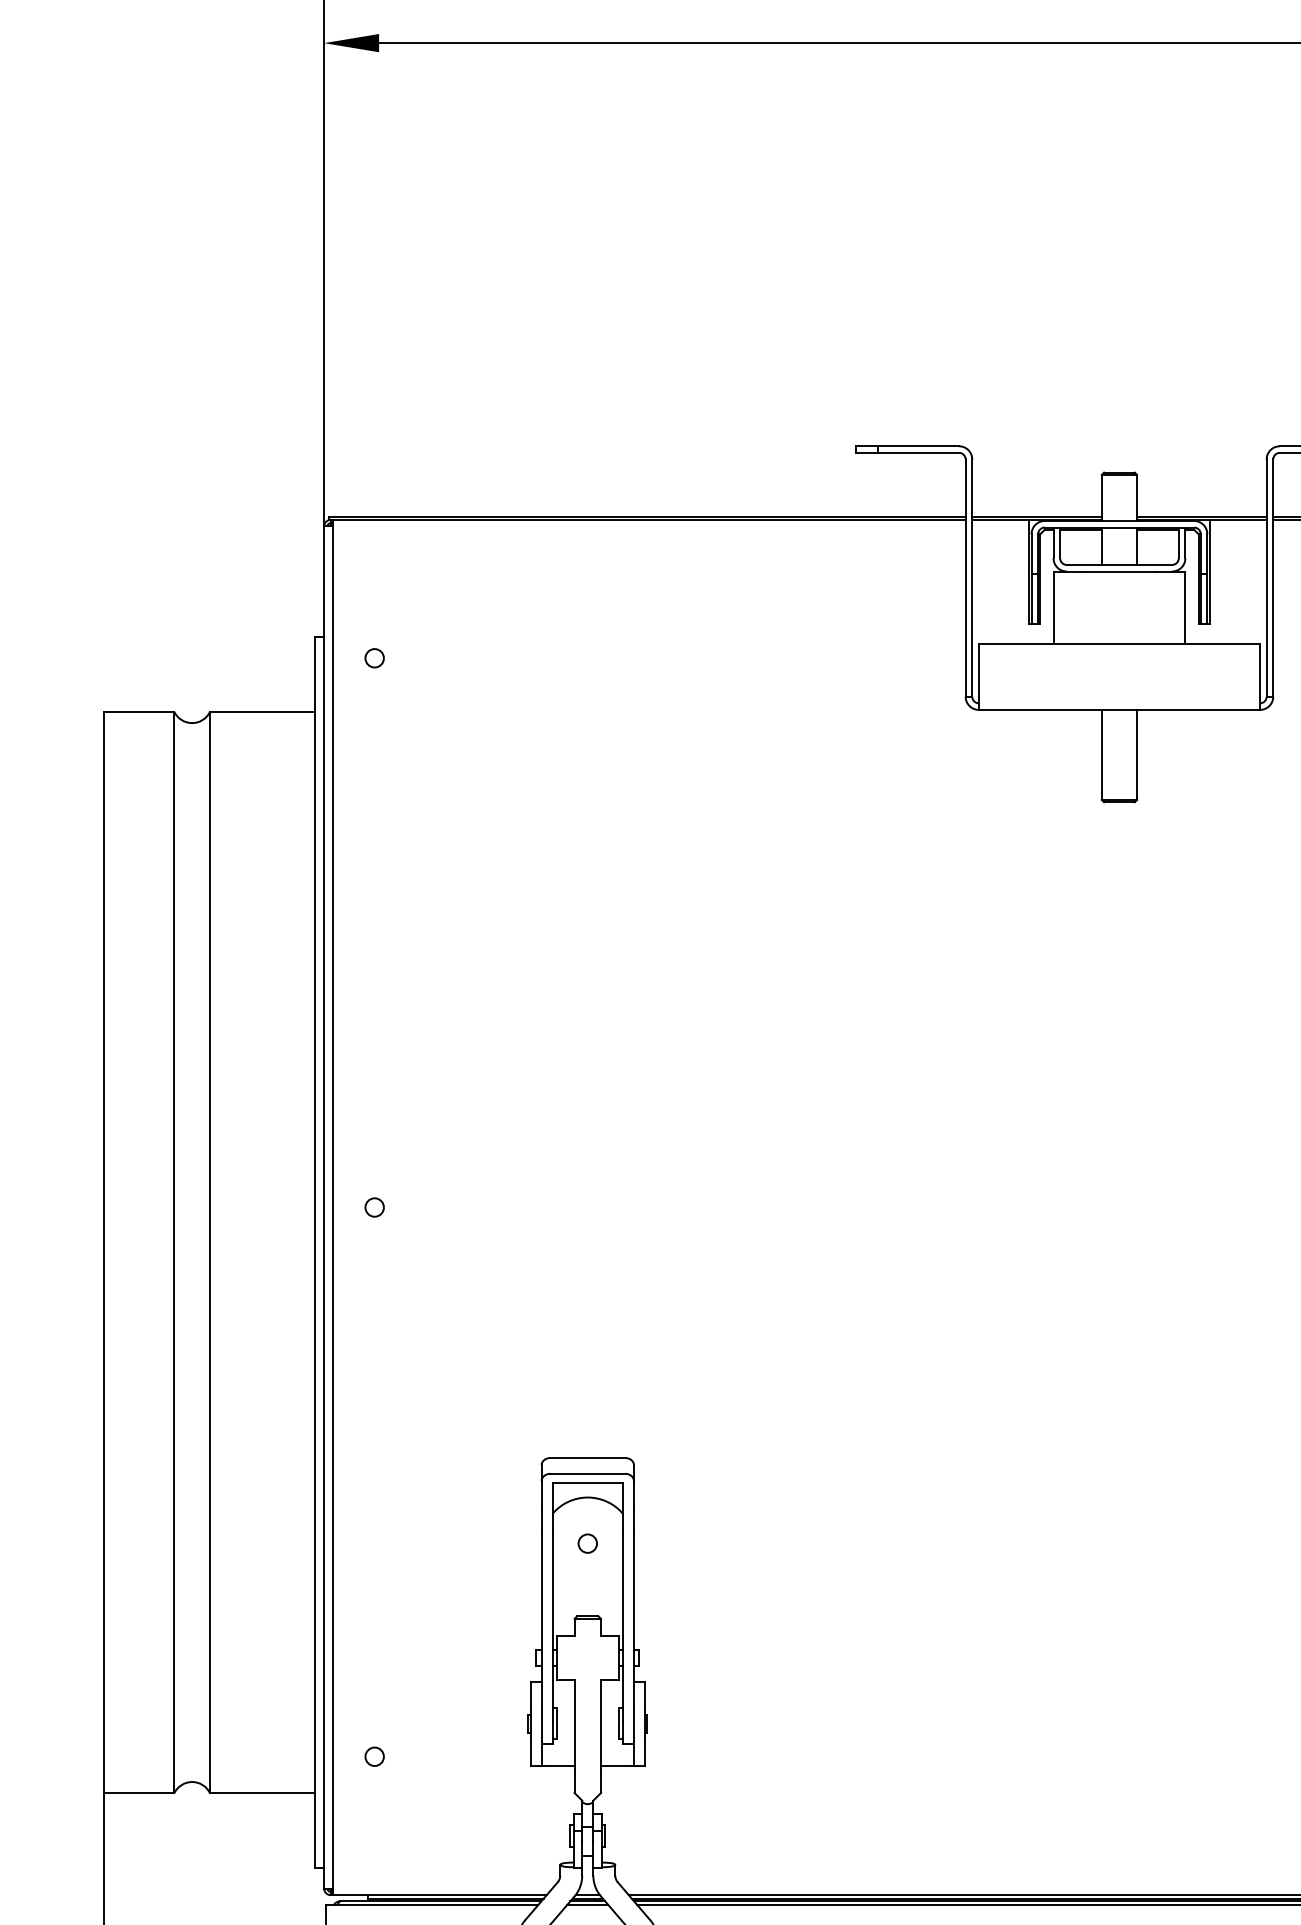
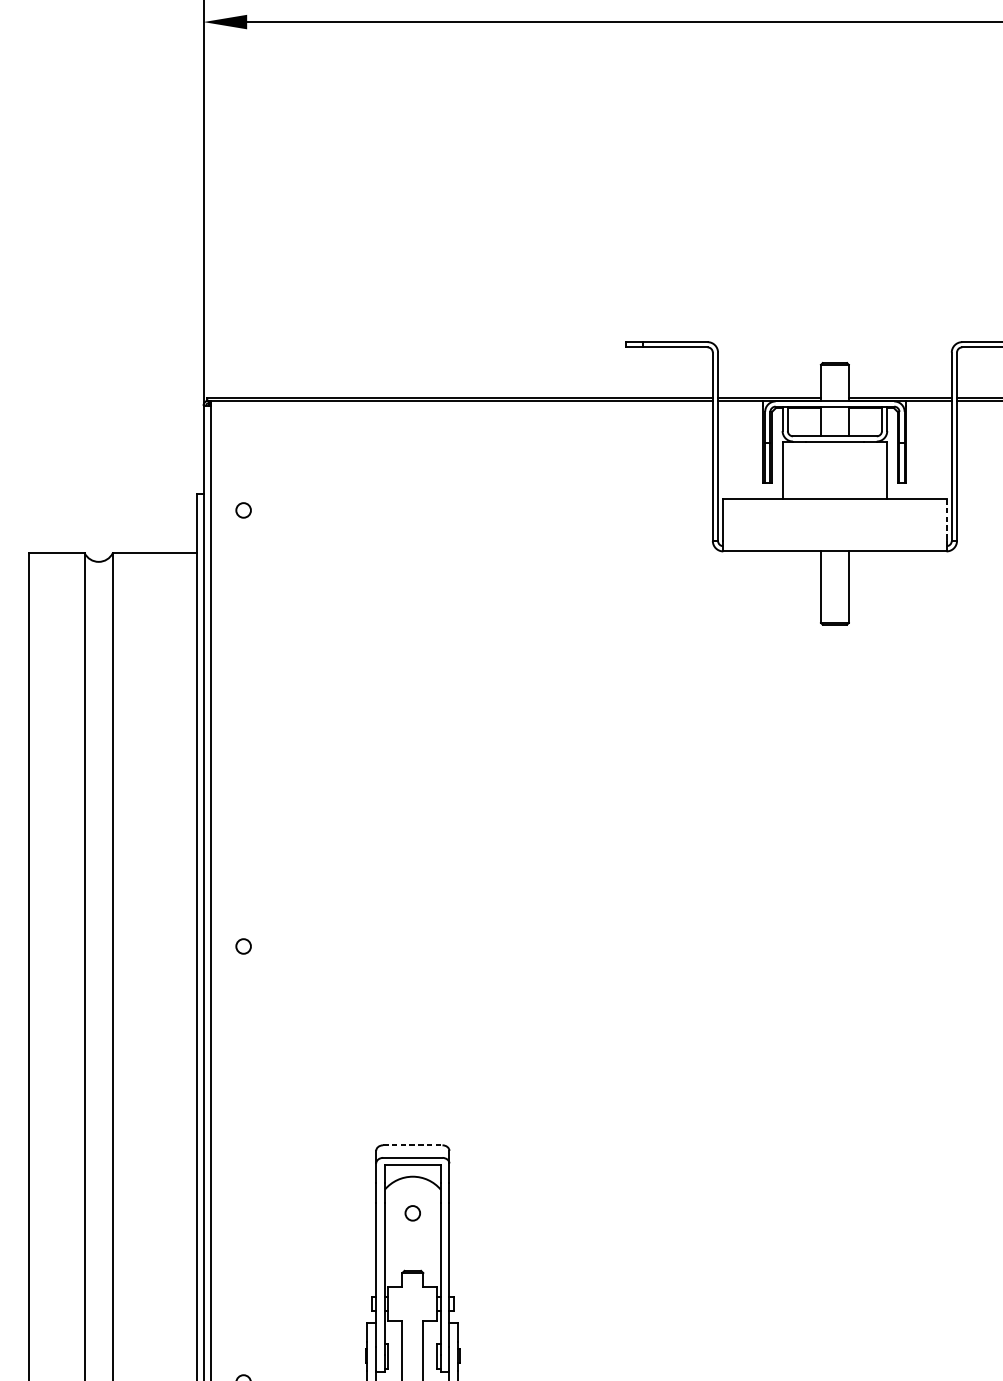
line: (1260, 670) -> (946, 520), solid -> dashed
line: (588, 1457) -> (413, 1144), solid -> dashed

